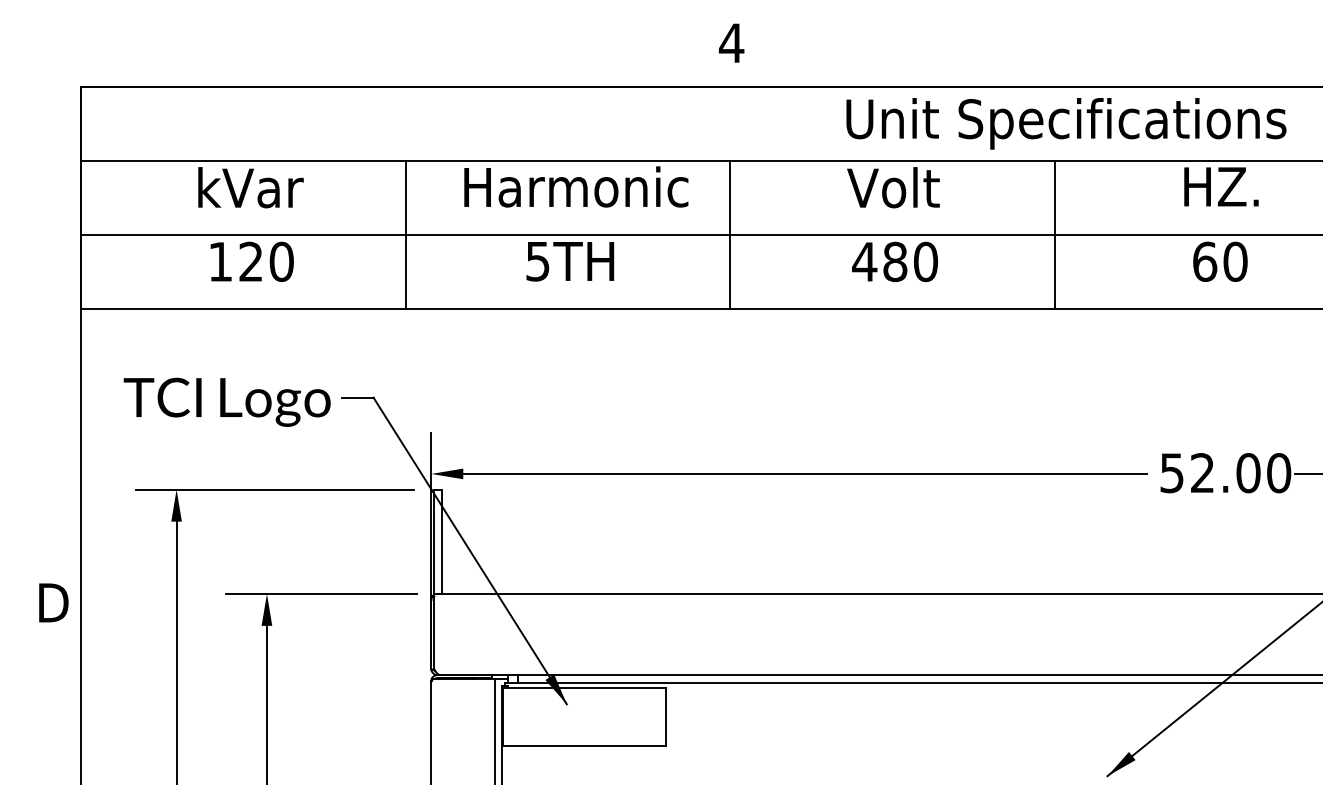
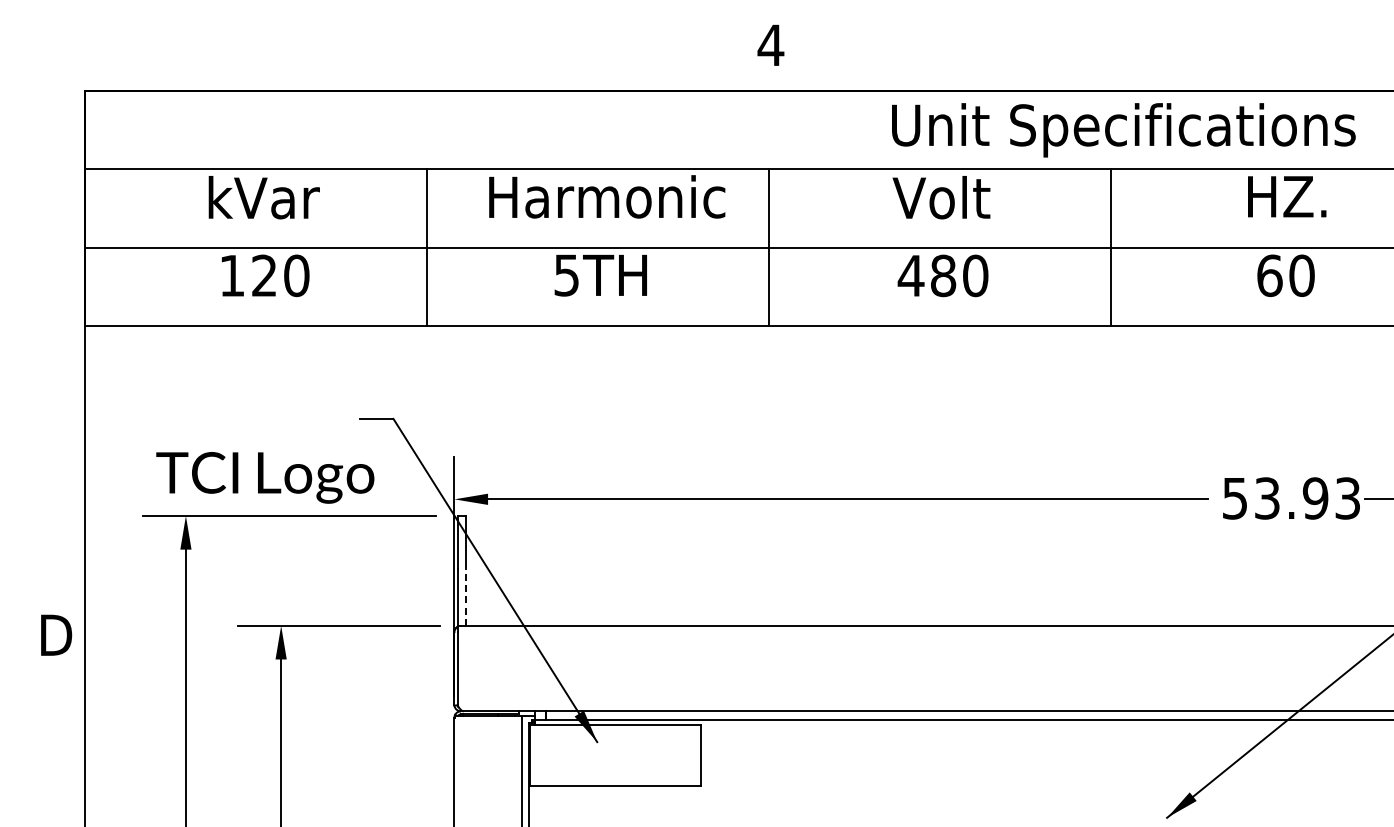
text: (227, 401) -> (265, 477), moved
text: (1240, 473) -> (1307, 498), 52.00 -> 53.93
line: (441, 567) -> (465, 597), solid -> dashed

